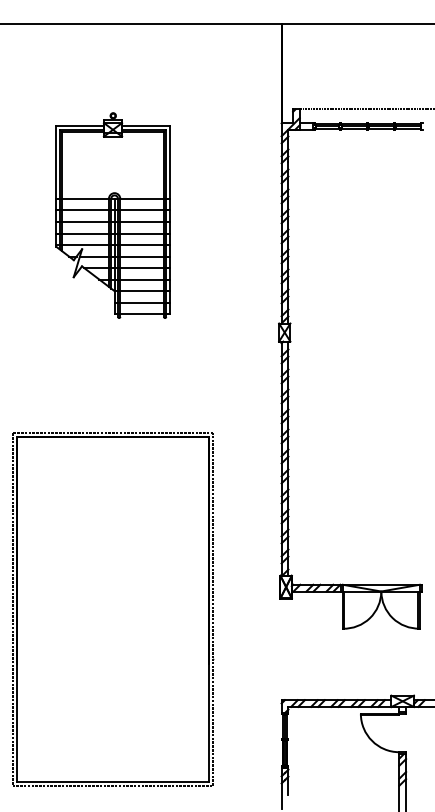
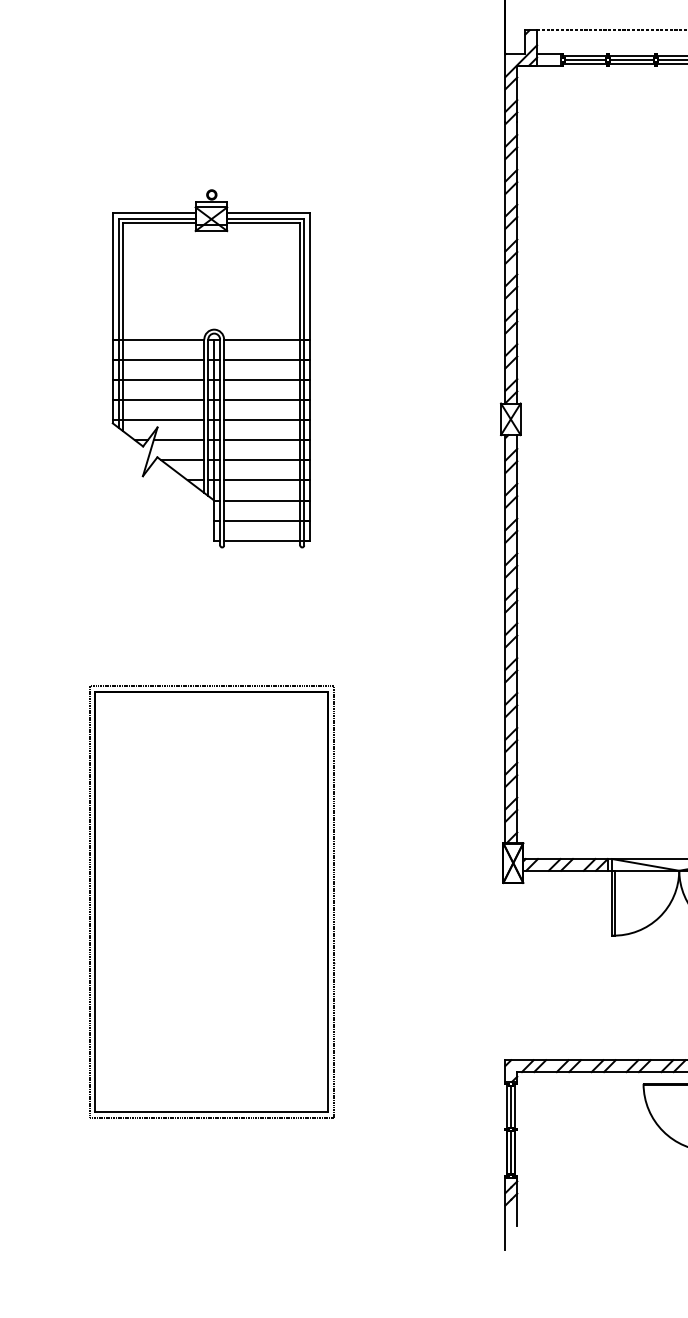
part: (112, 215) -> (210, 368), moved
part: (113, 609) -> (212, 902), size x0.7

